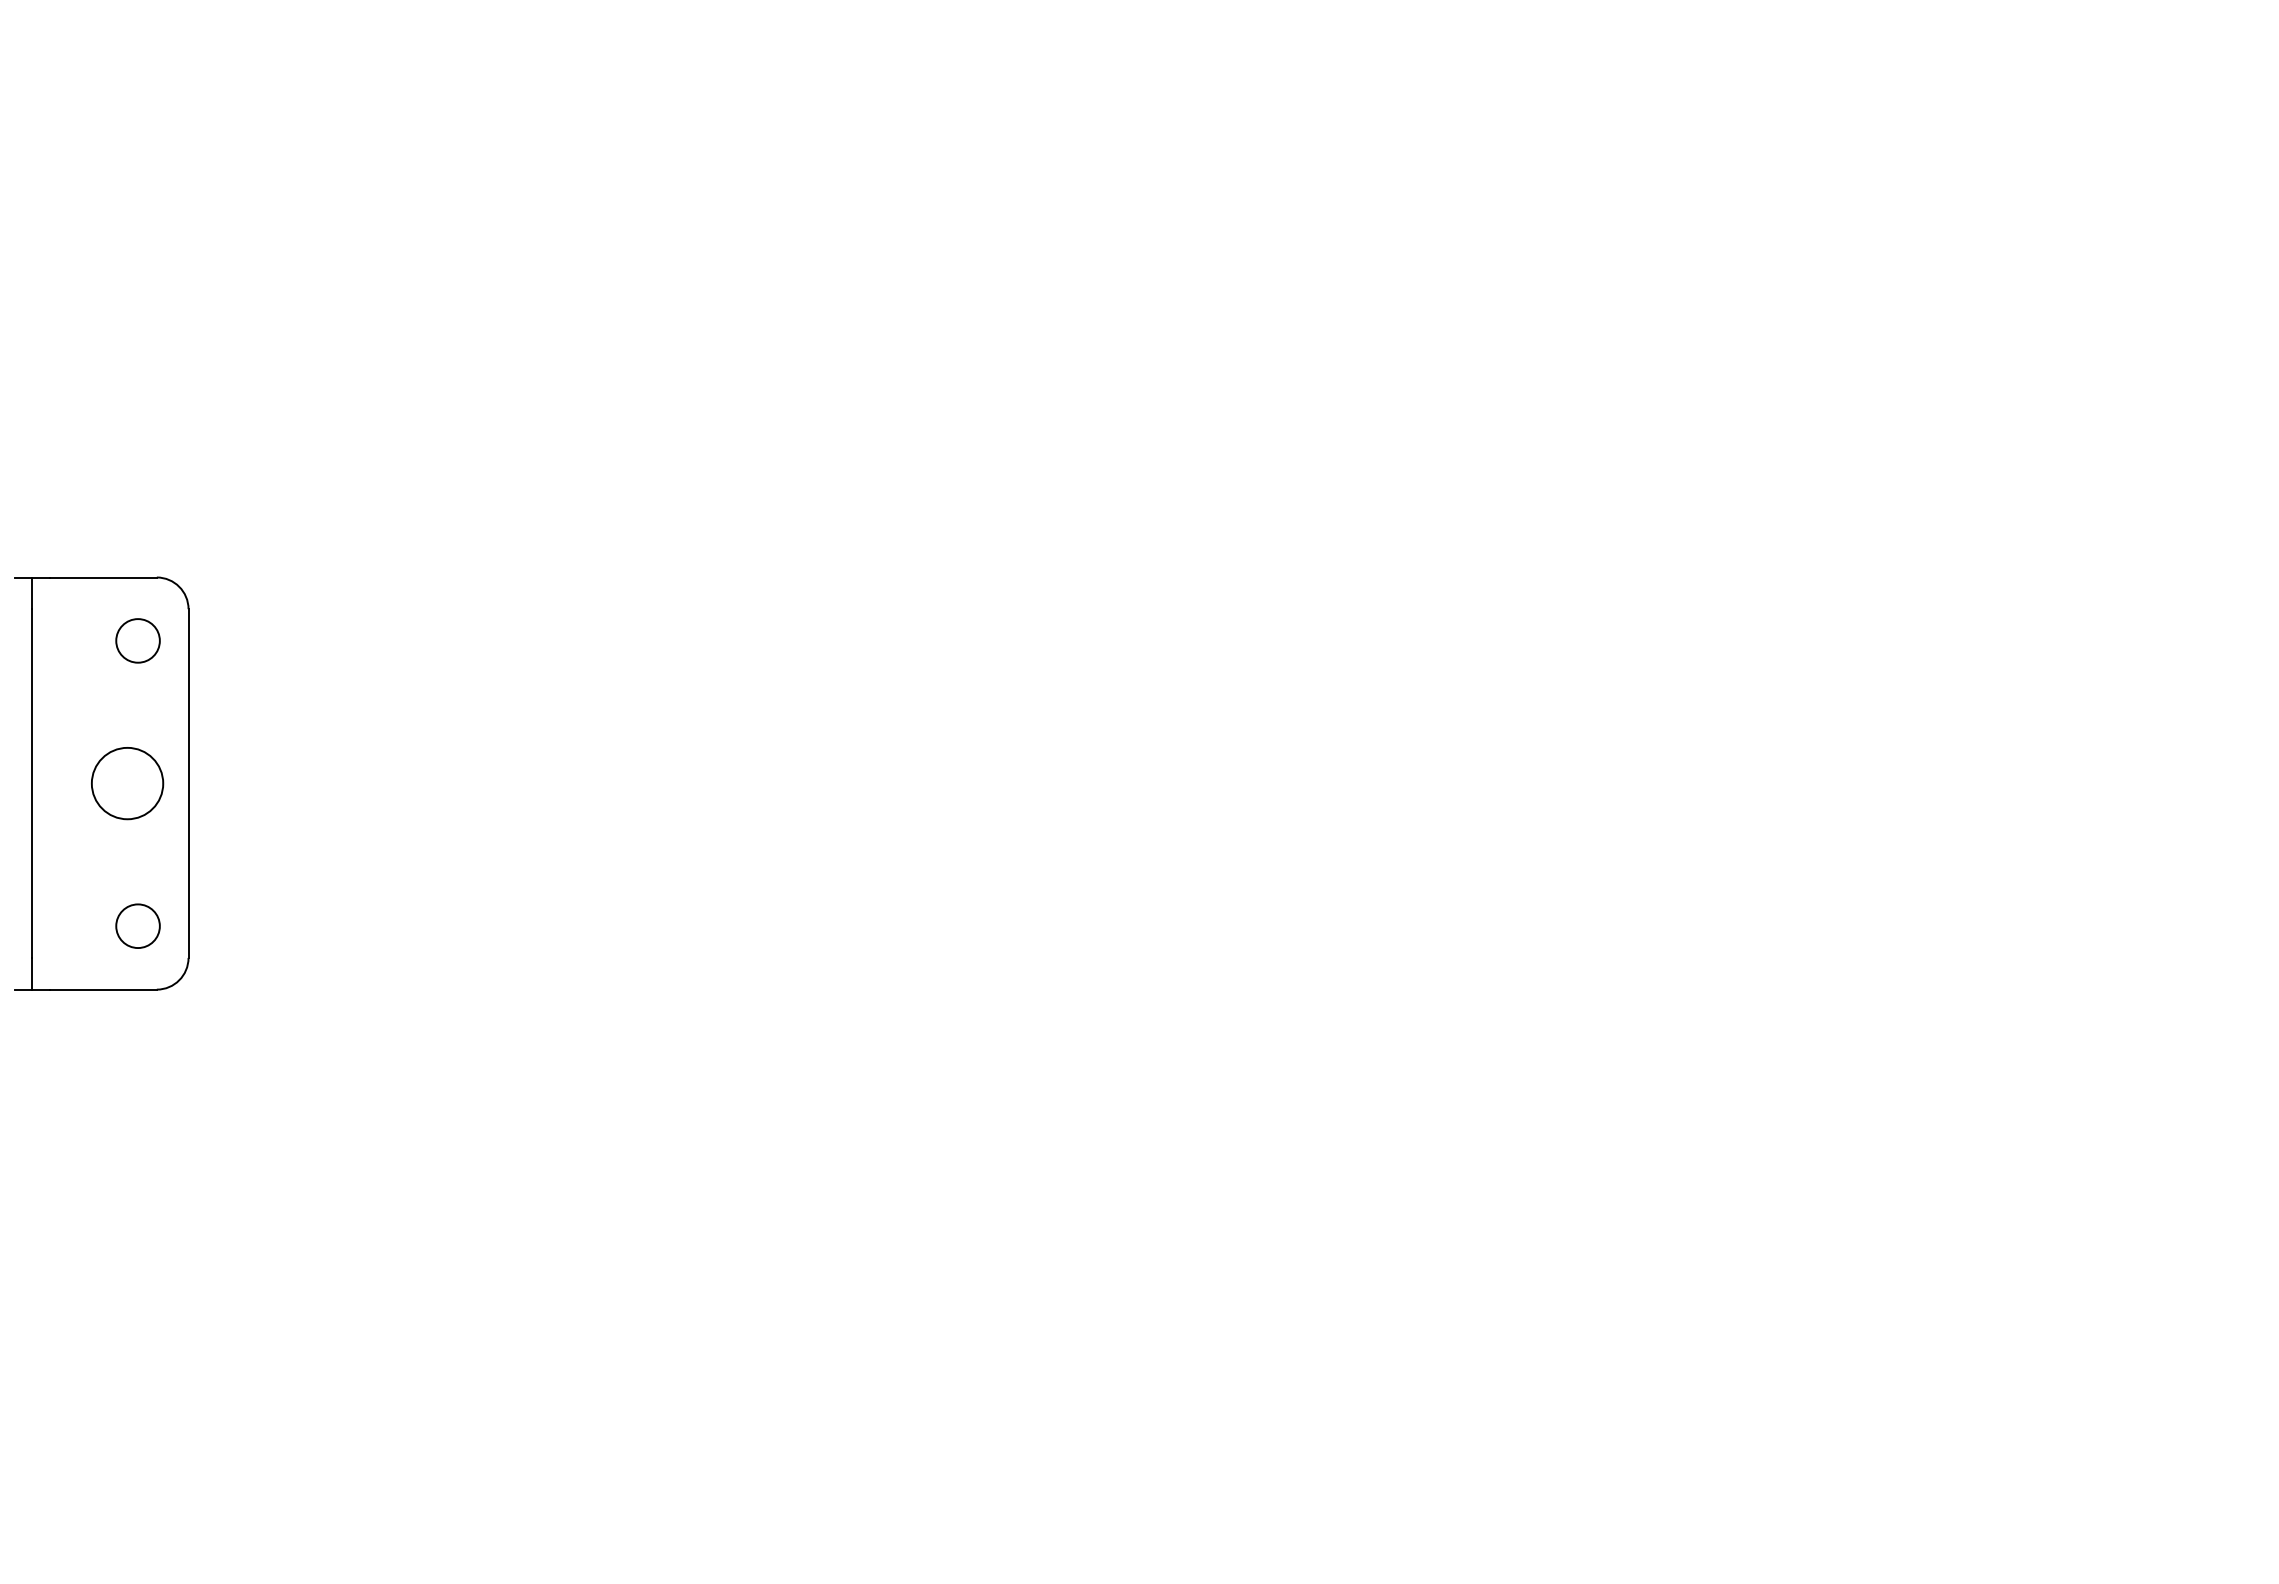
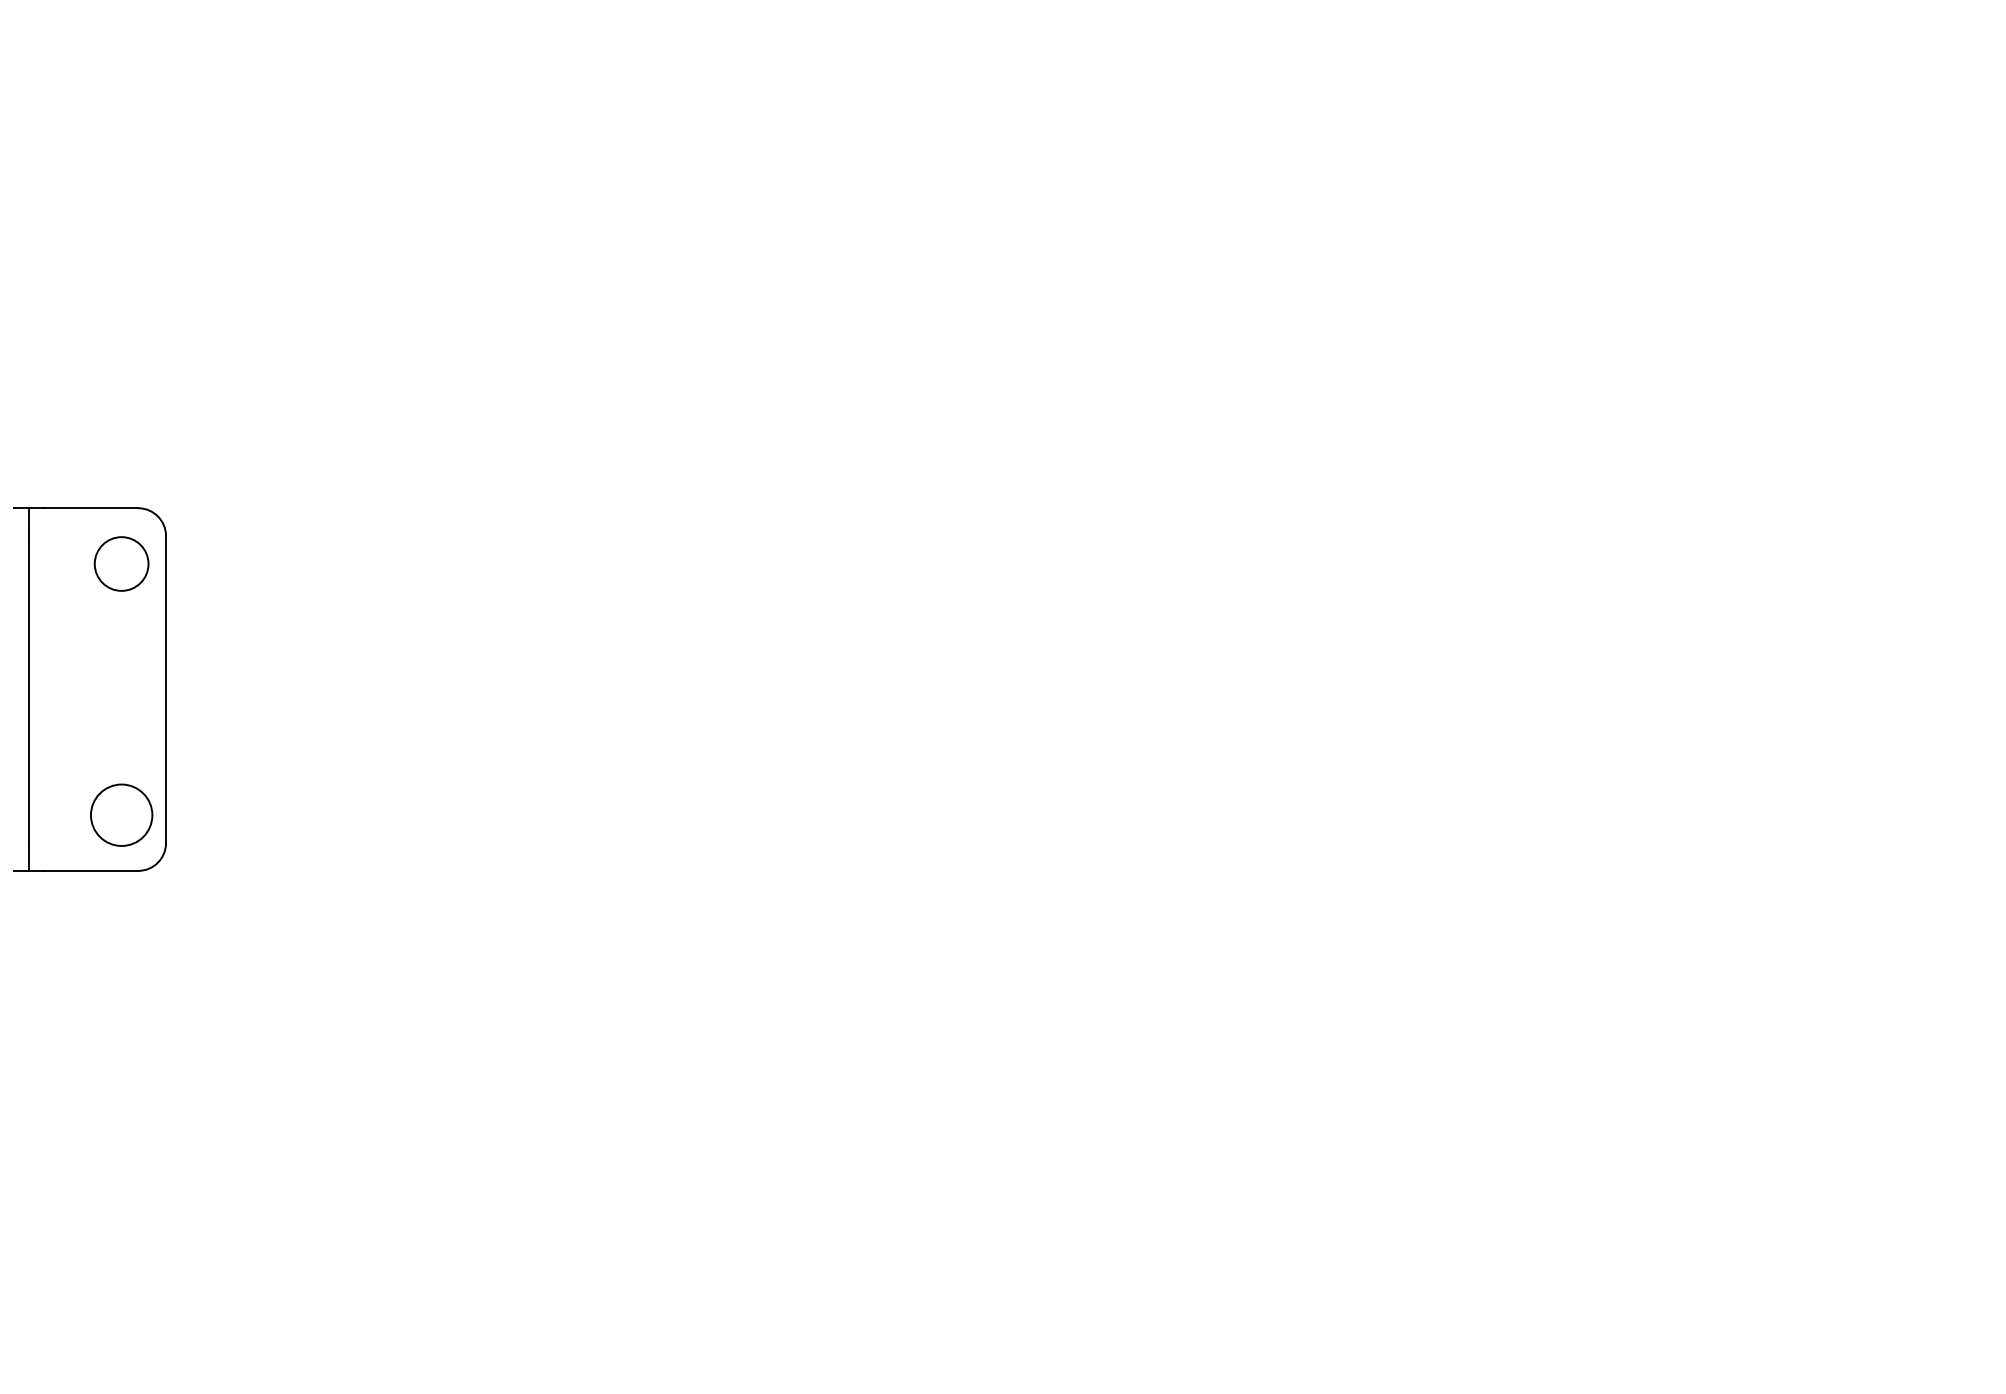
circle: (137, 640) -> (121, 563), size x1.4
circle: (127, 783) -> (112, 689), removed
circle: (137, 925) -> (121, 814), size x1.6

